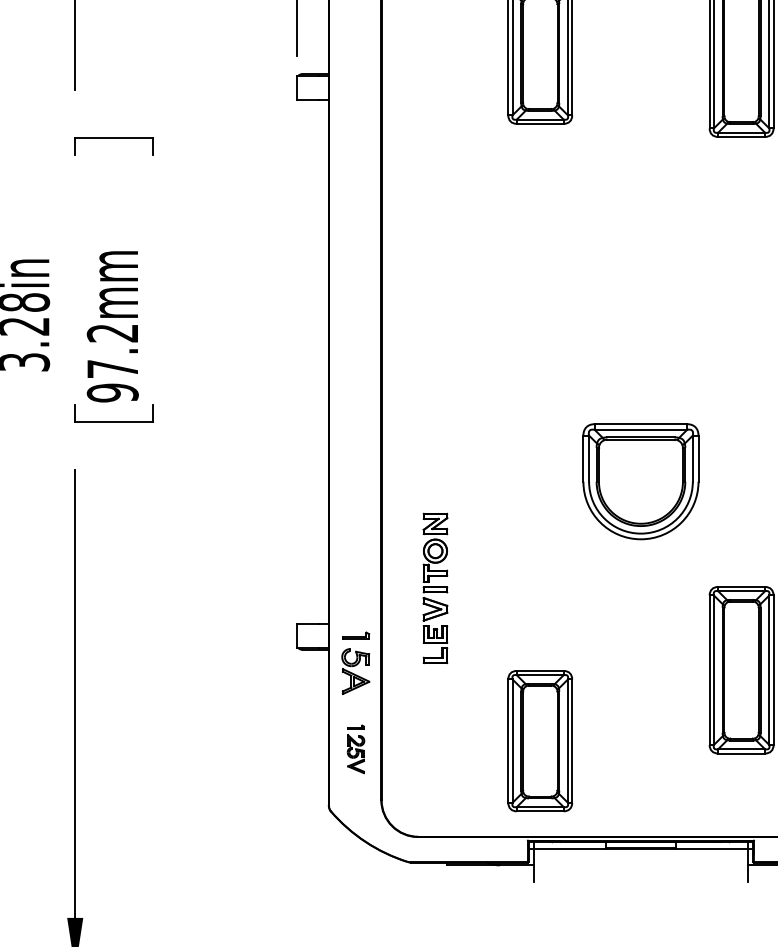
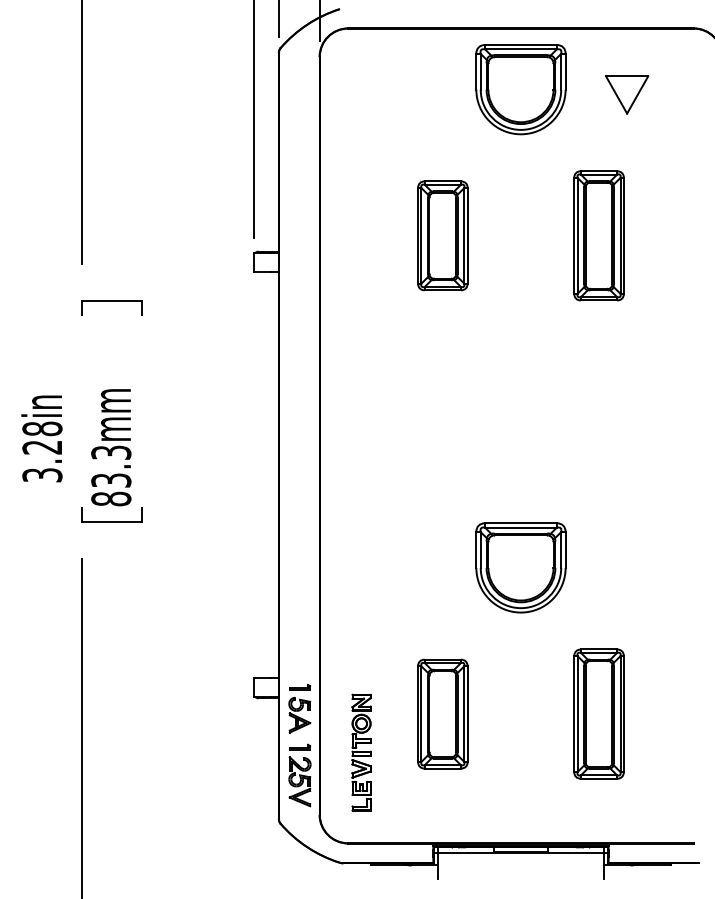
text: (113, 362) -> (111, 475), 97.2mm -> 83.3mm
part: (435, 588) -> (361, 752), moved
part: (539, 740) -> (442, 713), moved
part: (355, 749) -> (299, 775), size x1.67

